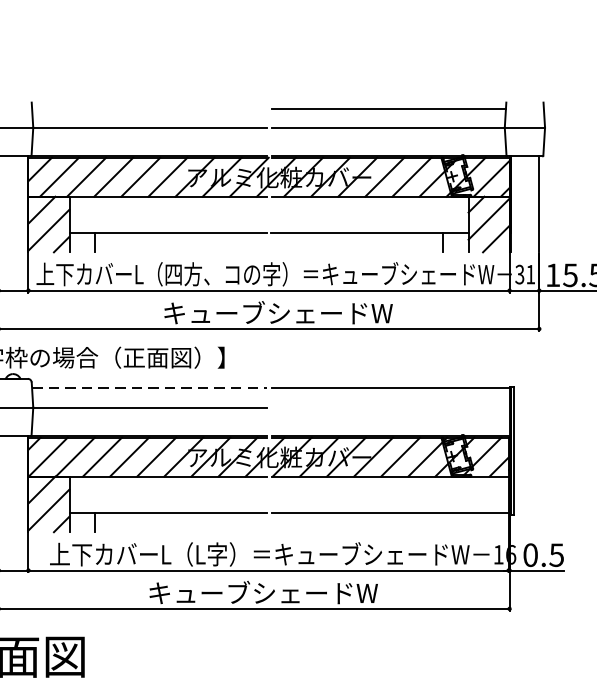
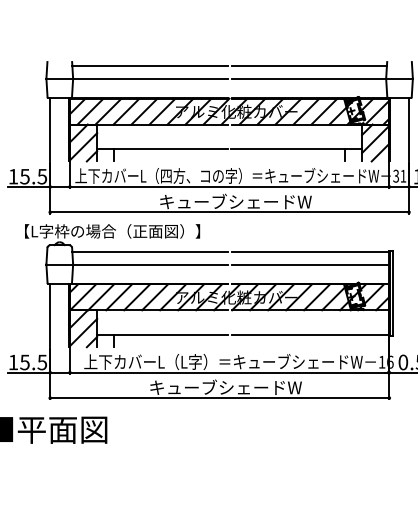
line: (149, 109) -> (150, 66), added
line: (149, 387) -> (150, 251), dashed -> solid
line: (390, 407) -> (310, 264), added

